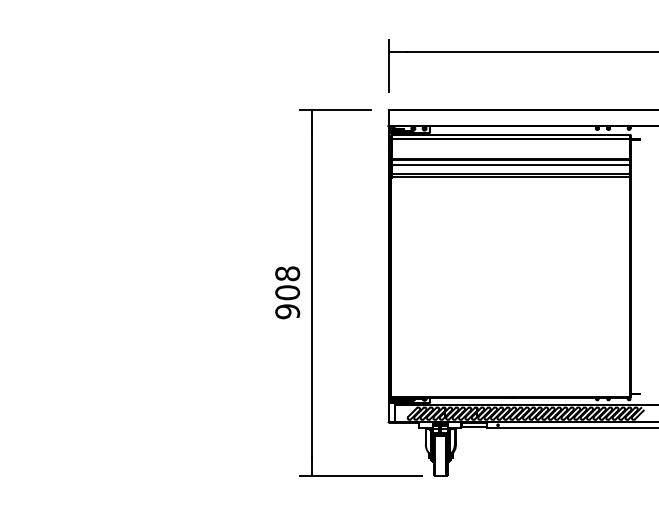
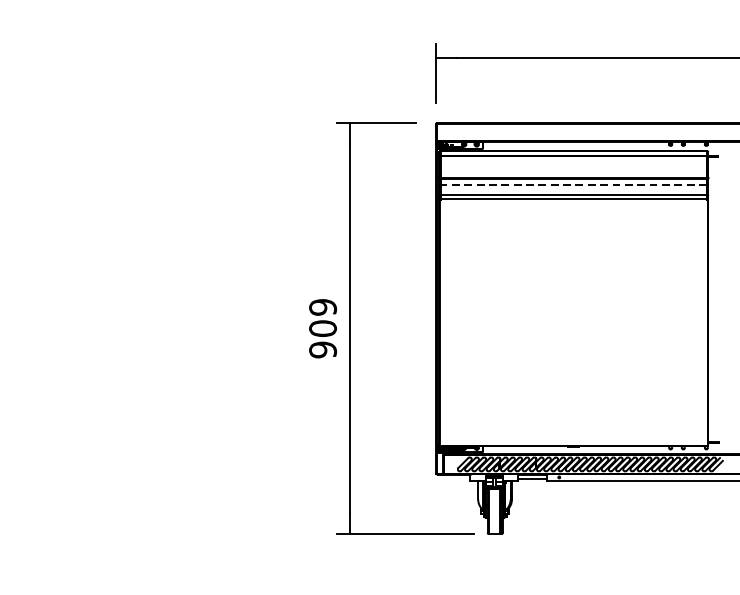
line: (510, 164) -> (573, 184), solid -> dashed
text: (287, 273) -> (322, 307), 908 -> 909

